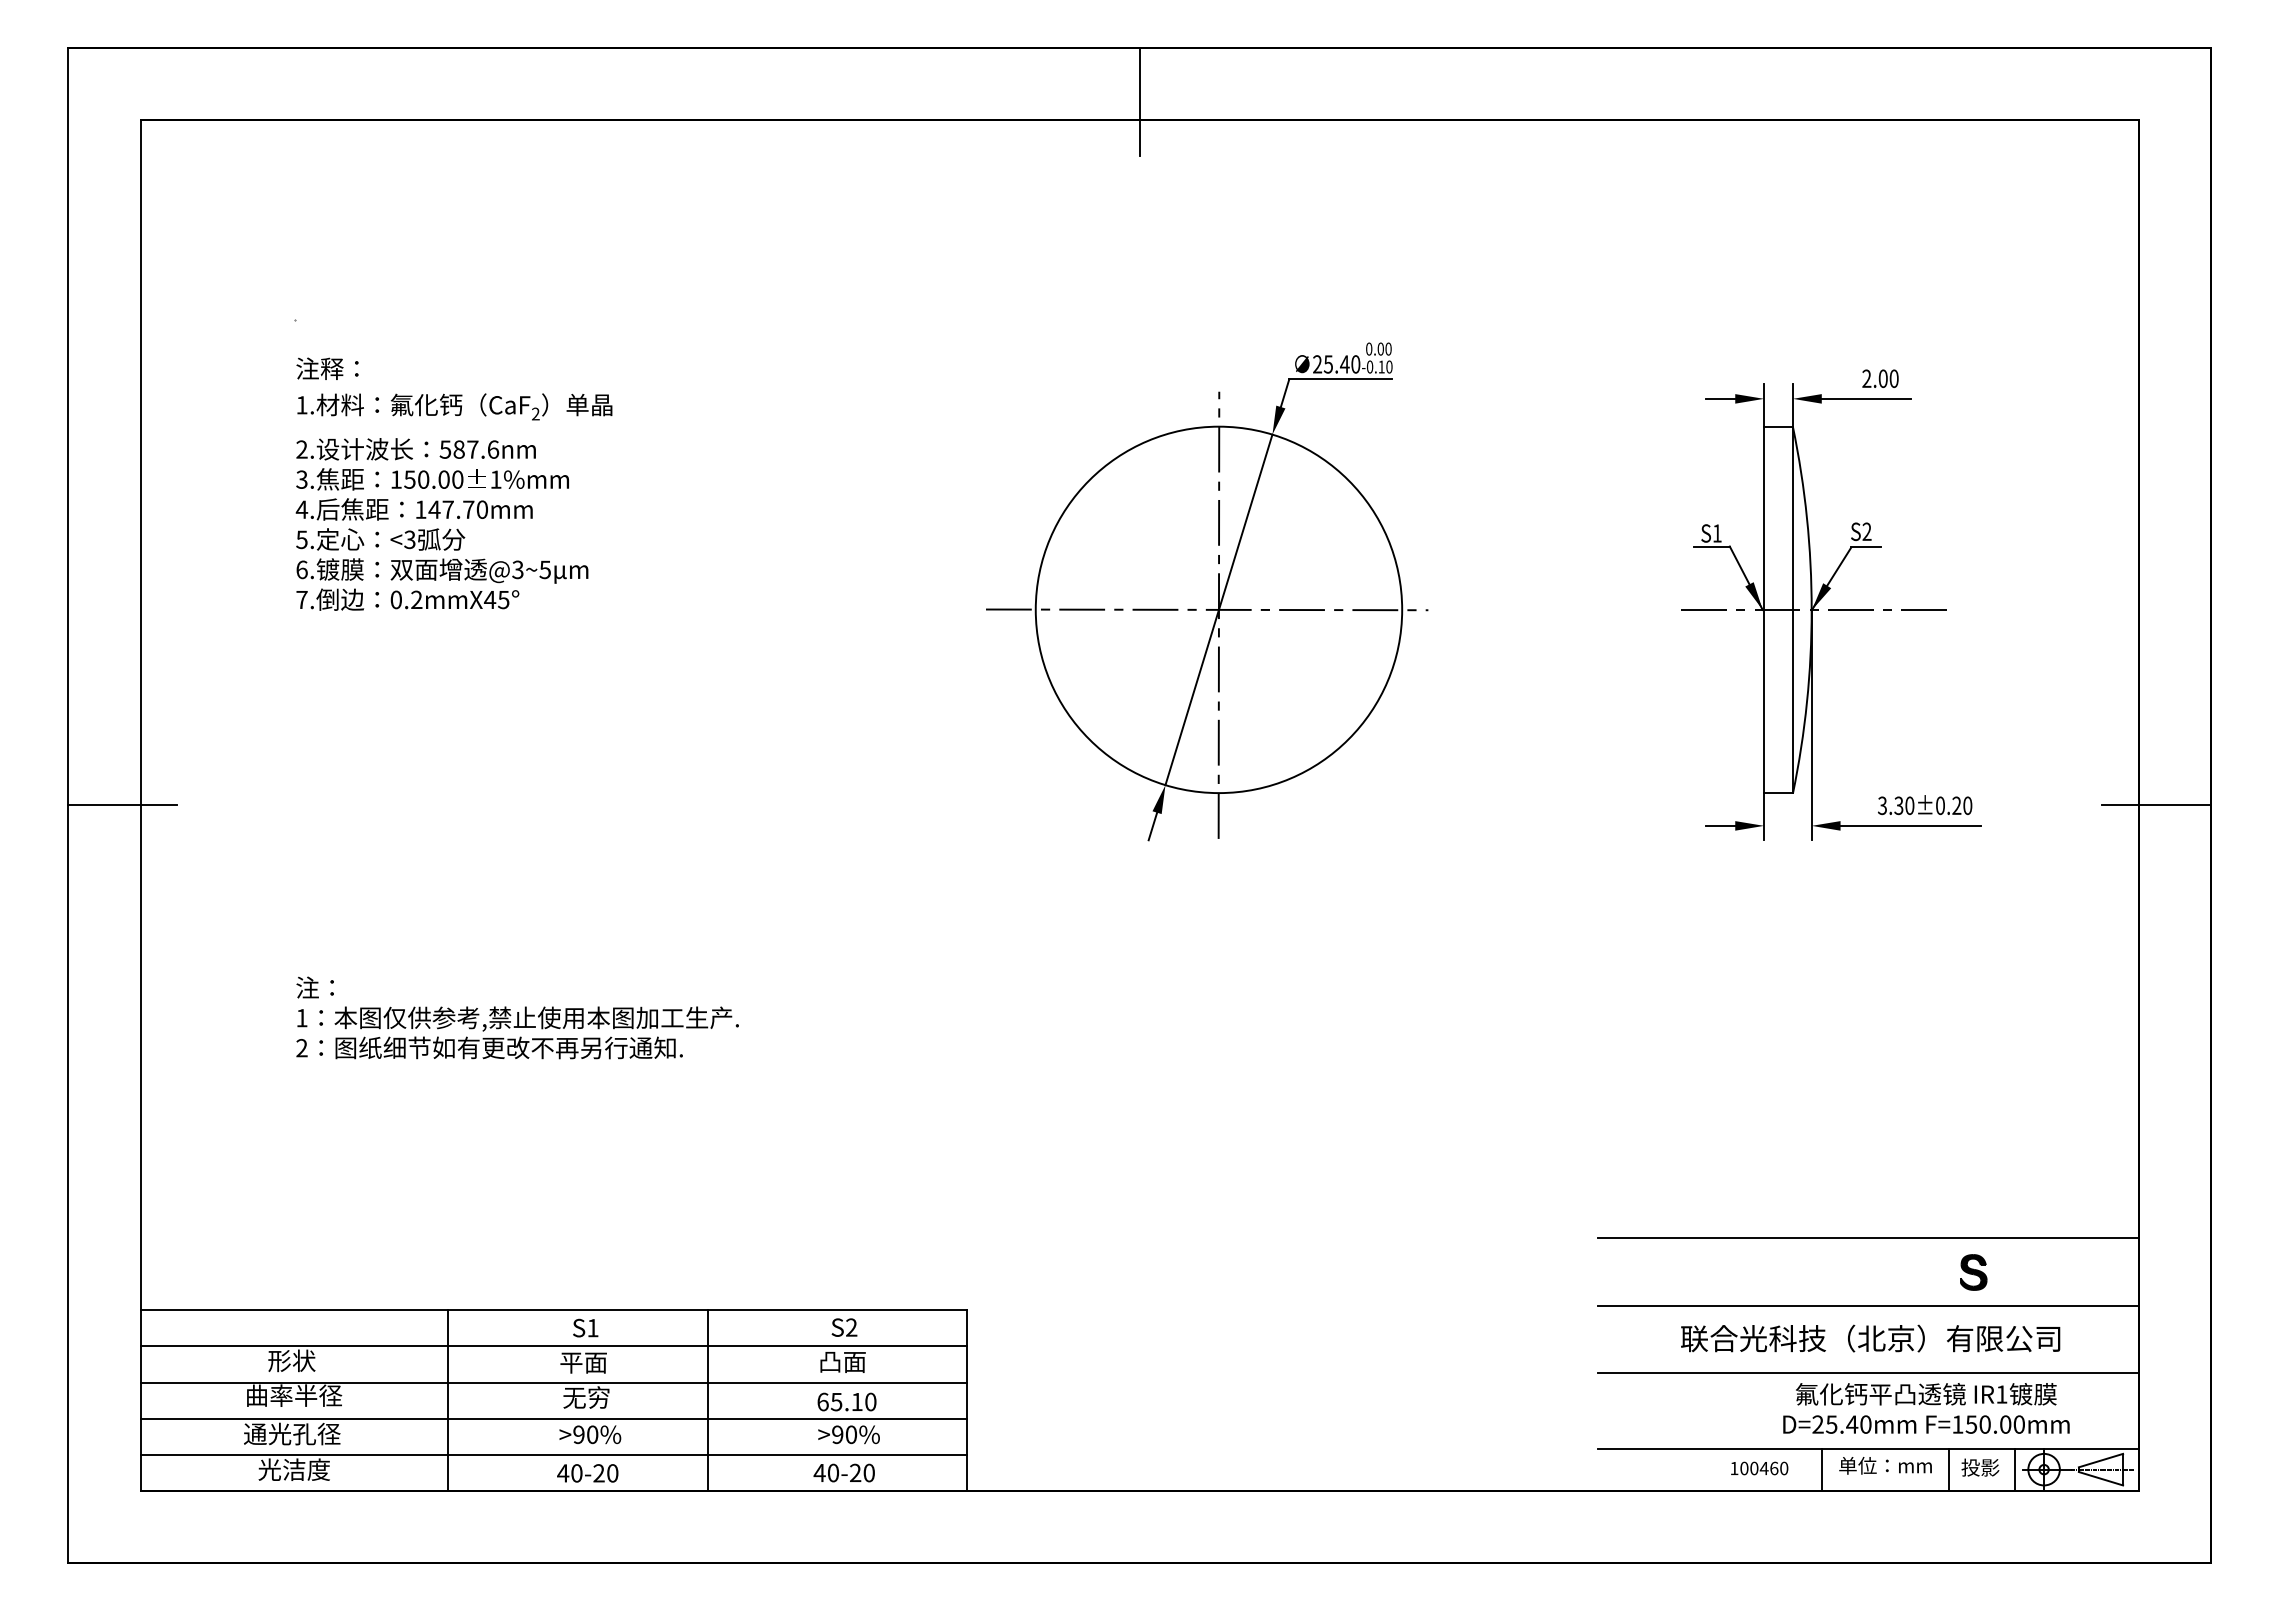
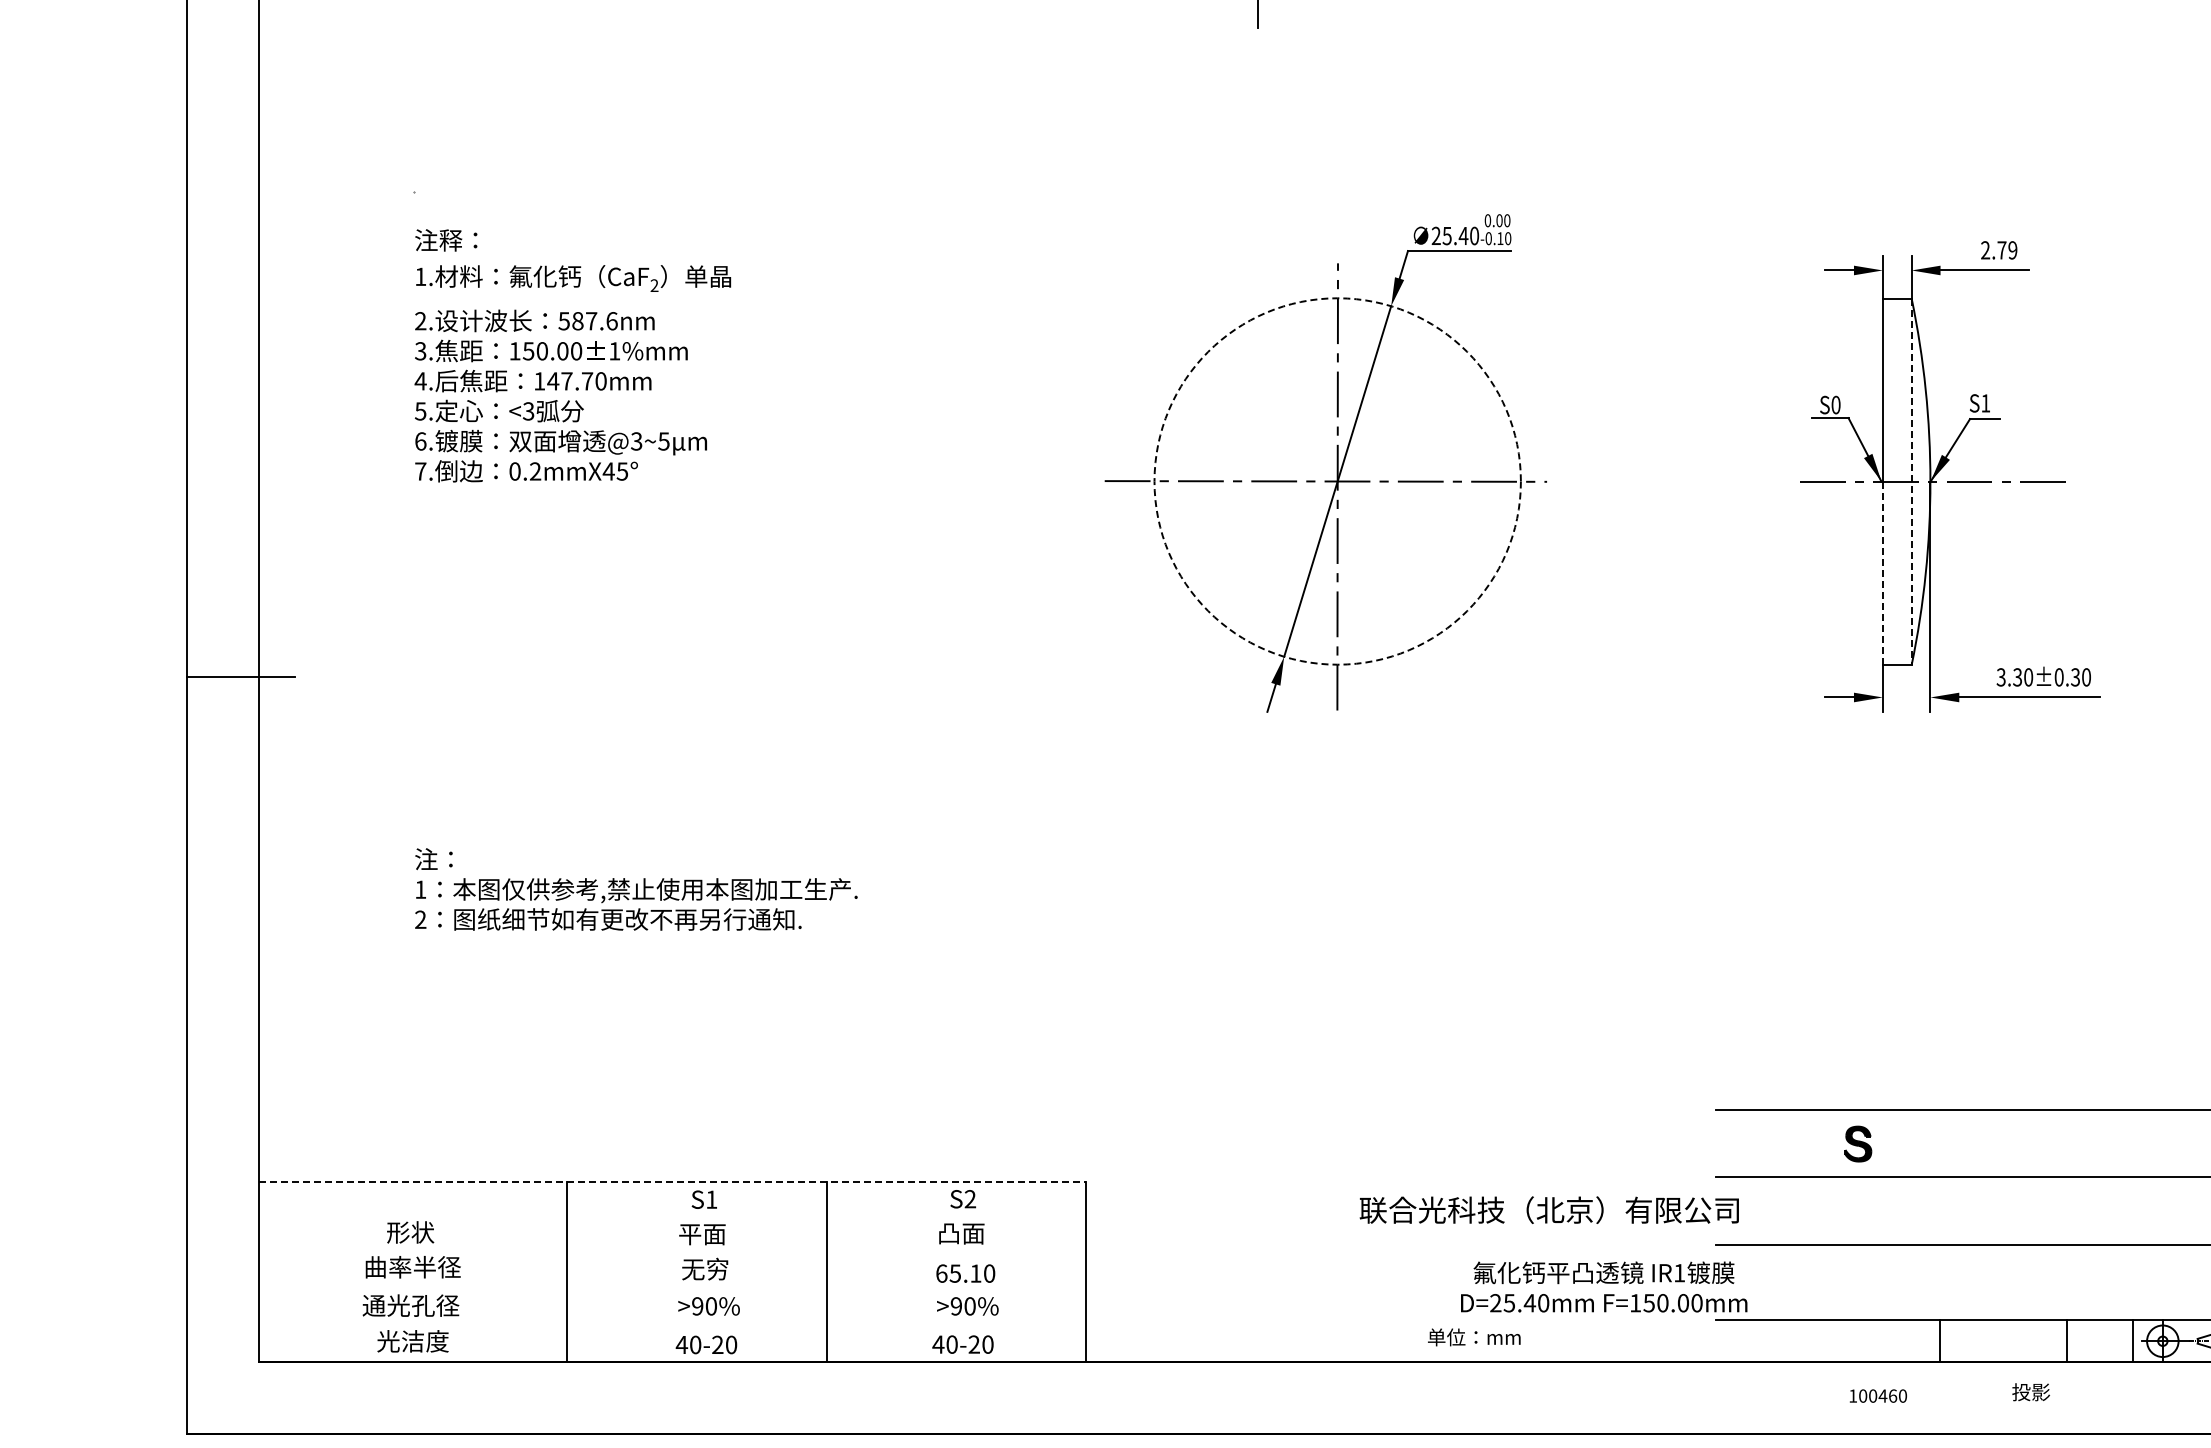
text: (1888, 378) -> (2007, 250), 2.00 -> 2.79
text: (1866, 531) -> (1985, 403), S2 -> S1
text: (1717, 533) -> (1836, 405), S1 -> S0
circle: (1218, 609) -> (1337, 481), solid -> dashed
line: (1792, 610) -> (1911, 482), solid -> dashed
line: (1764, 701) -> (1883, 573), solid -> dashed
text: (1956, 806) -> (2075, 678), 3.30±0.20 -> 3.30±0.30
part: (1973, 1272) -> (1858, 1144), moved
line: (554, 1310) -> (673, 1182), solid -> dashed
text: (1870, 1338) -> (1549, 1210), moved
line: (553, 1346) -> (672, 1218), removed
line: (553, 1382) -> (672, 1254), removed
text: (1926, 1408) -> (1604, 1287), moved
line: (553, 1418) -> (672, 1290), removed
line: (553, 1454) -> (672, 1326), removed
text: (1885, 1465) -> (1474, 1337), moved
text: (1980, 1467) -> (2031, 1392), moved
text: (1759, 1468) -> (1878, 1396), moved

